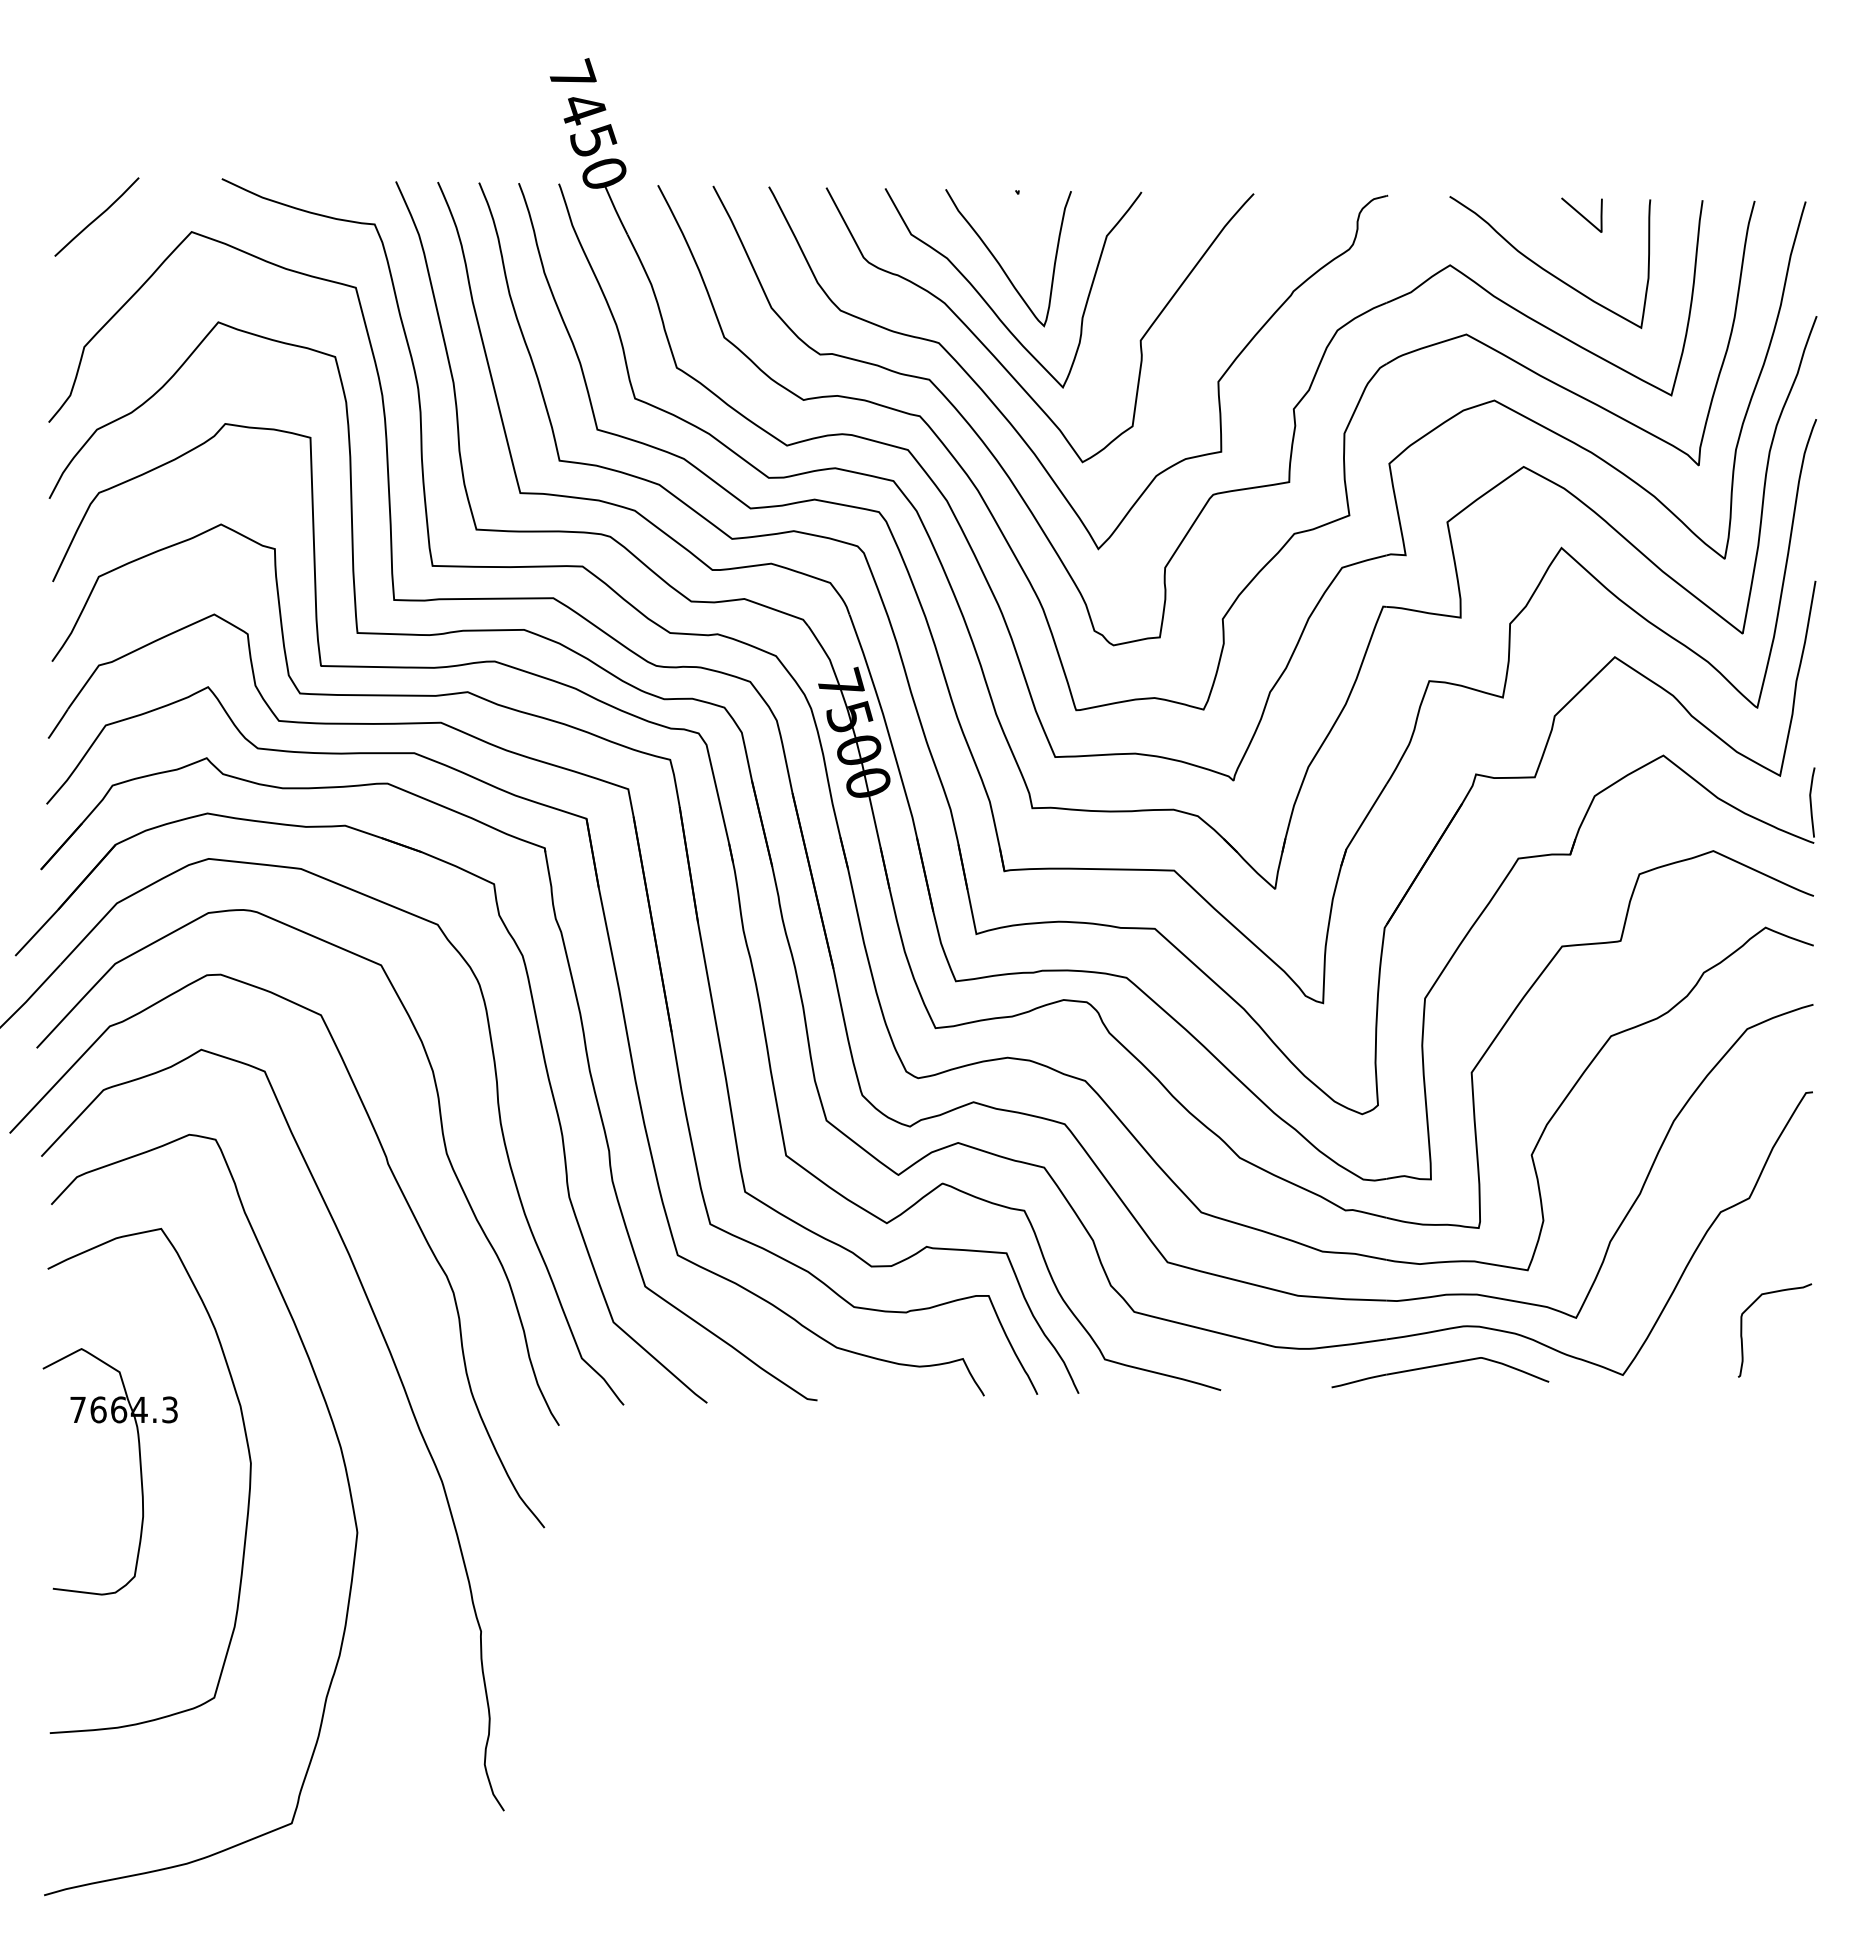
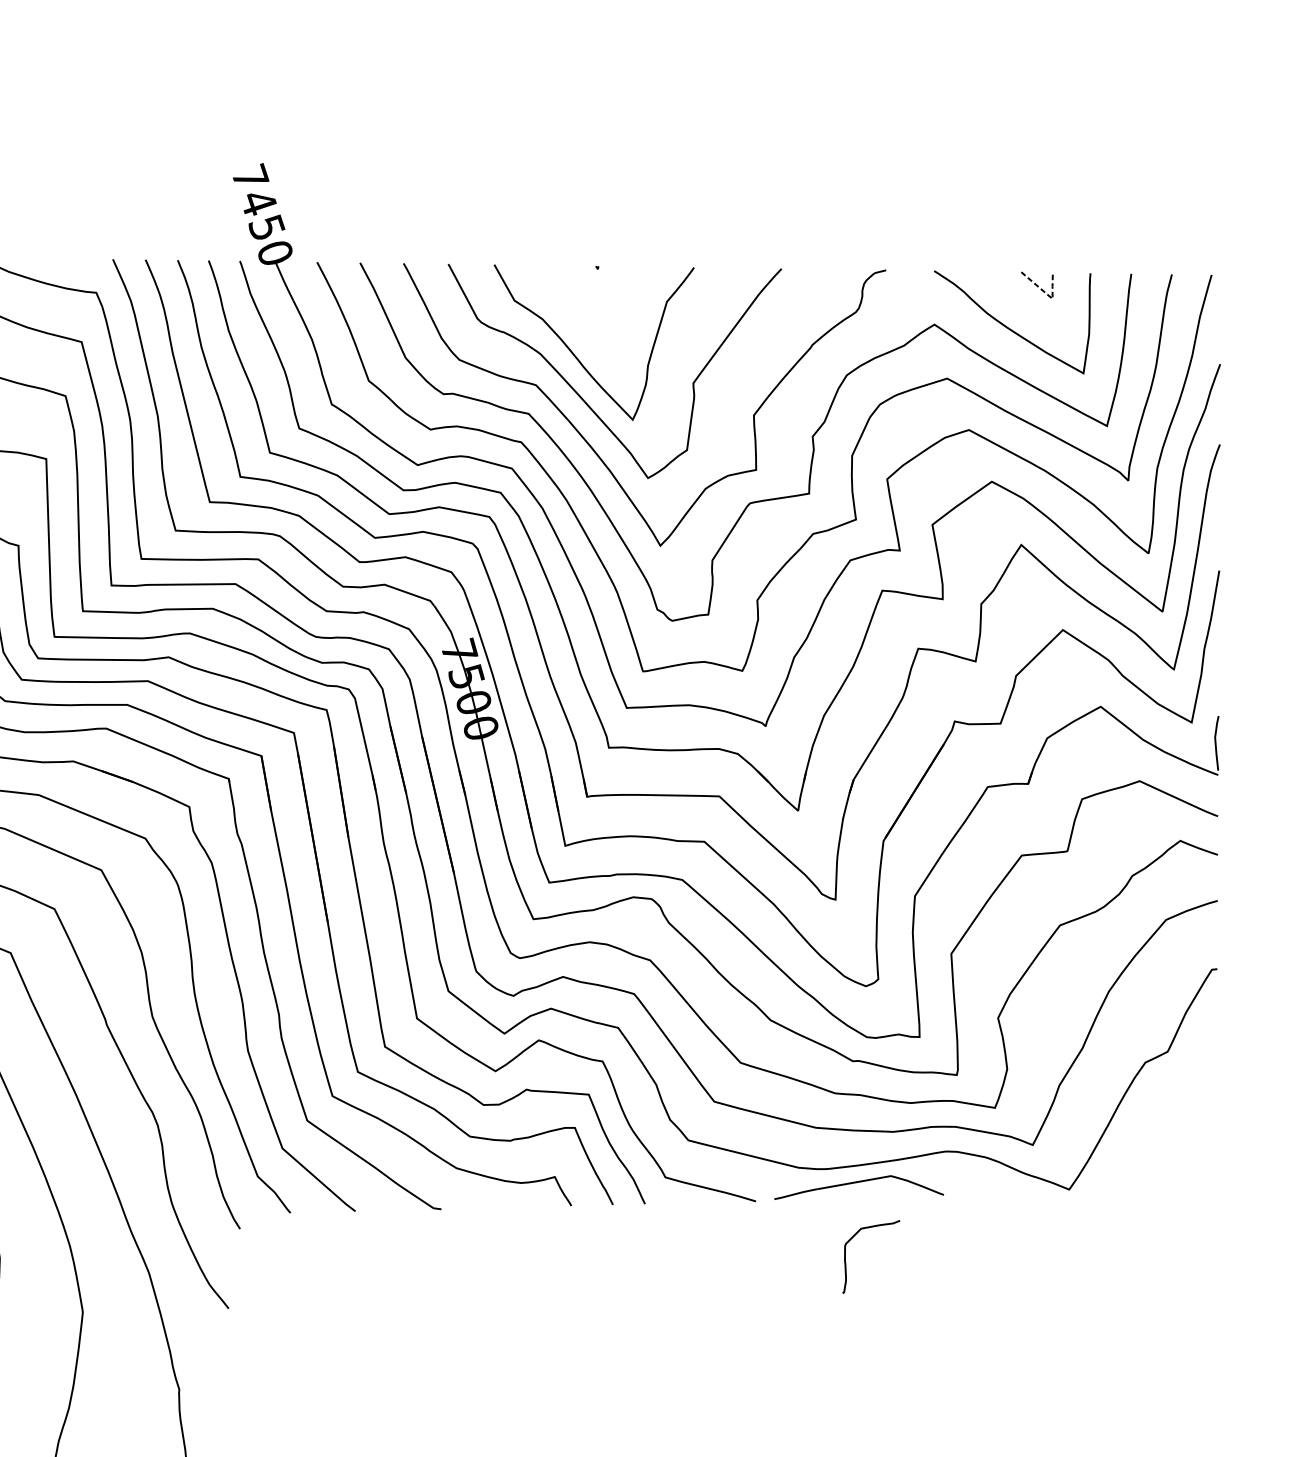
line: (1595, 227) -> (1047, 295), solid -> dashed
curve: (999, 262) -> (583, 322), removed
curve: (1742, 1330) -> (845, 1256), moved
part: (1439, 1366) -> (858, 1182), moved

